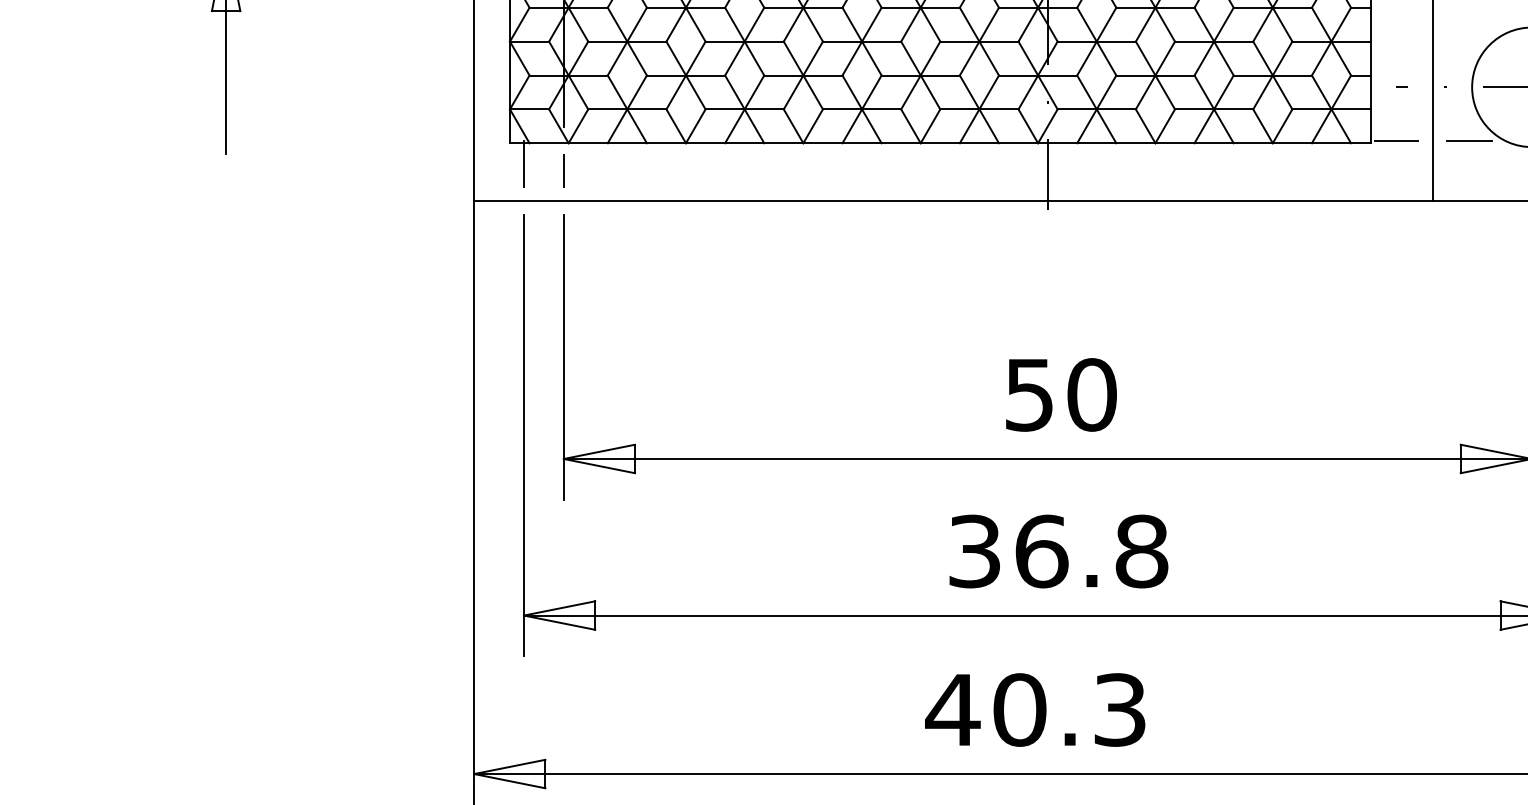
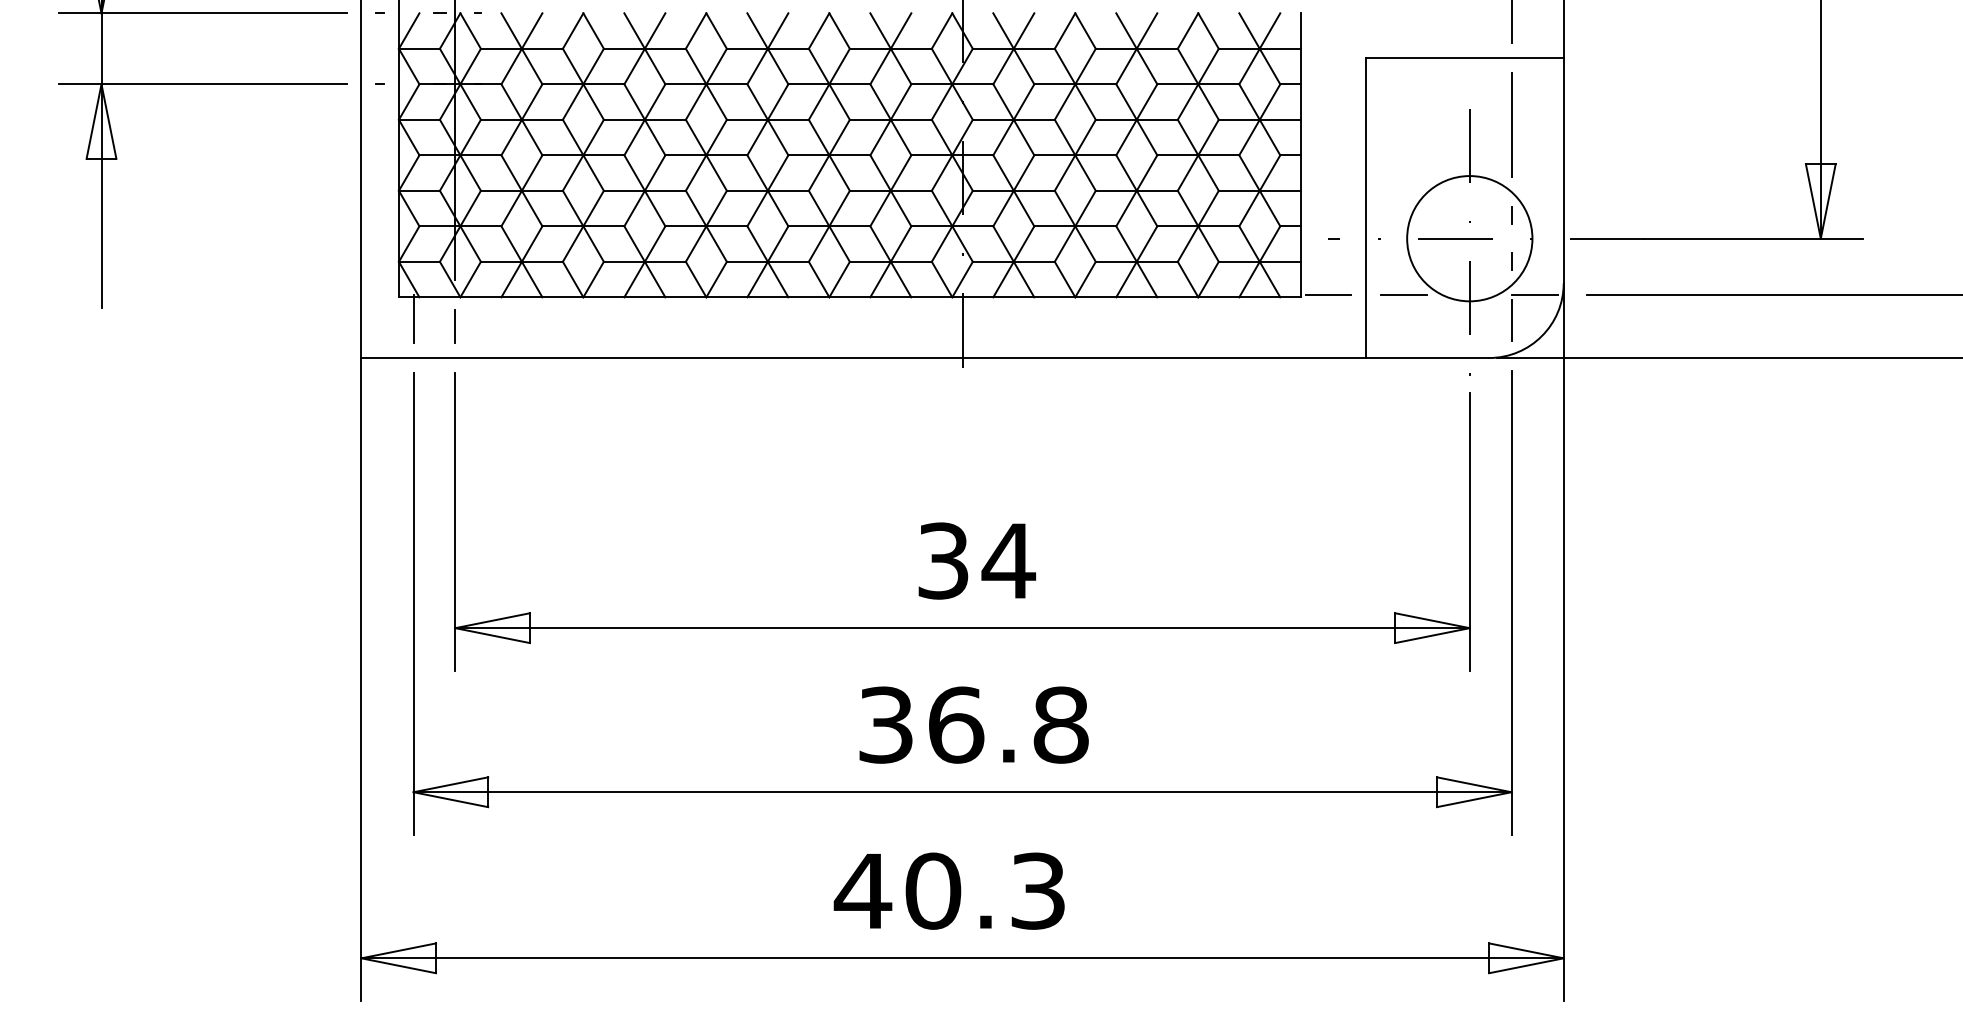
text: (1062, 394) -> (977, 560), 50 -> 34

